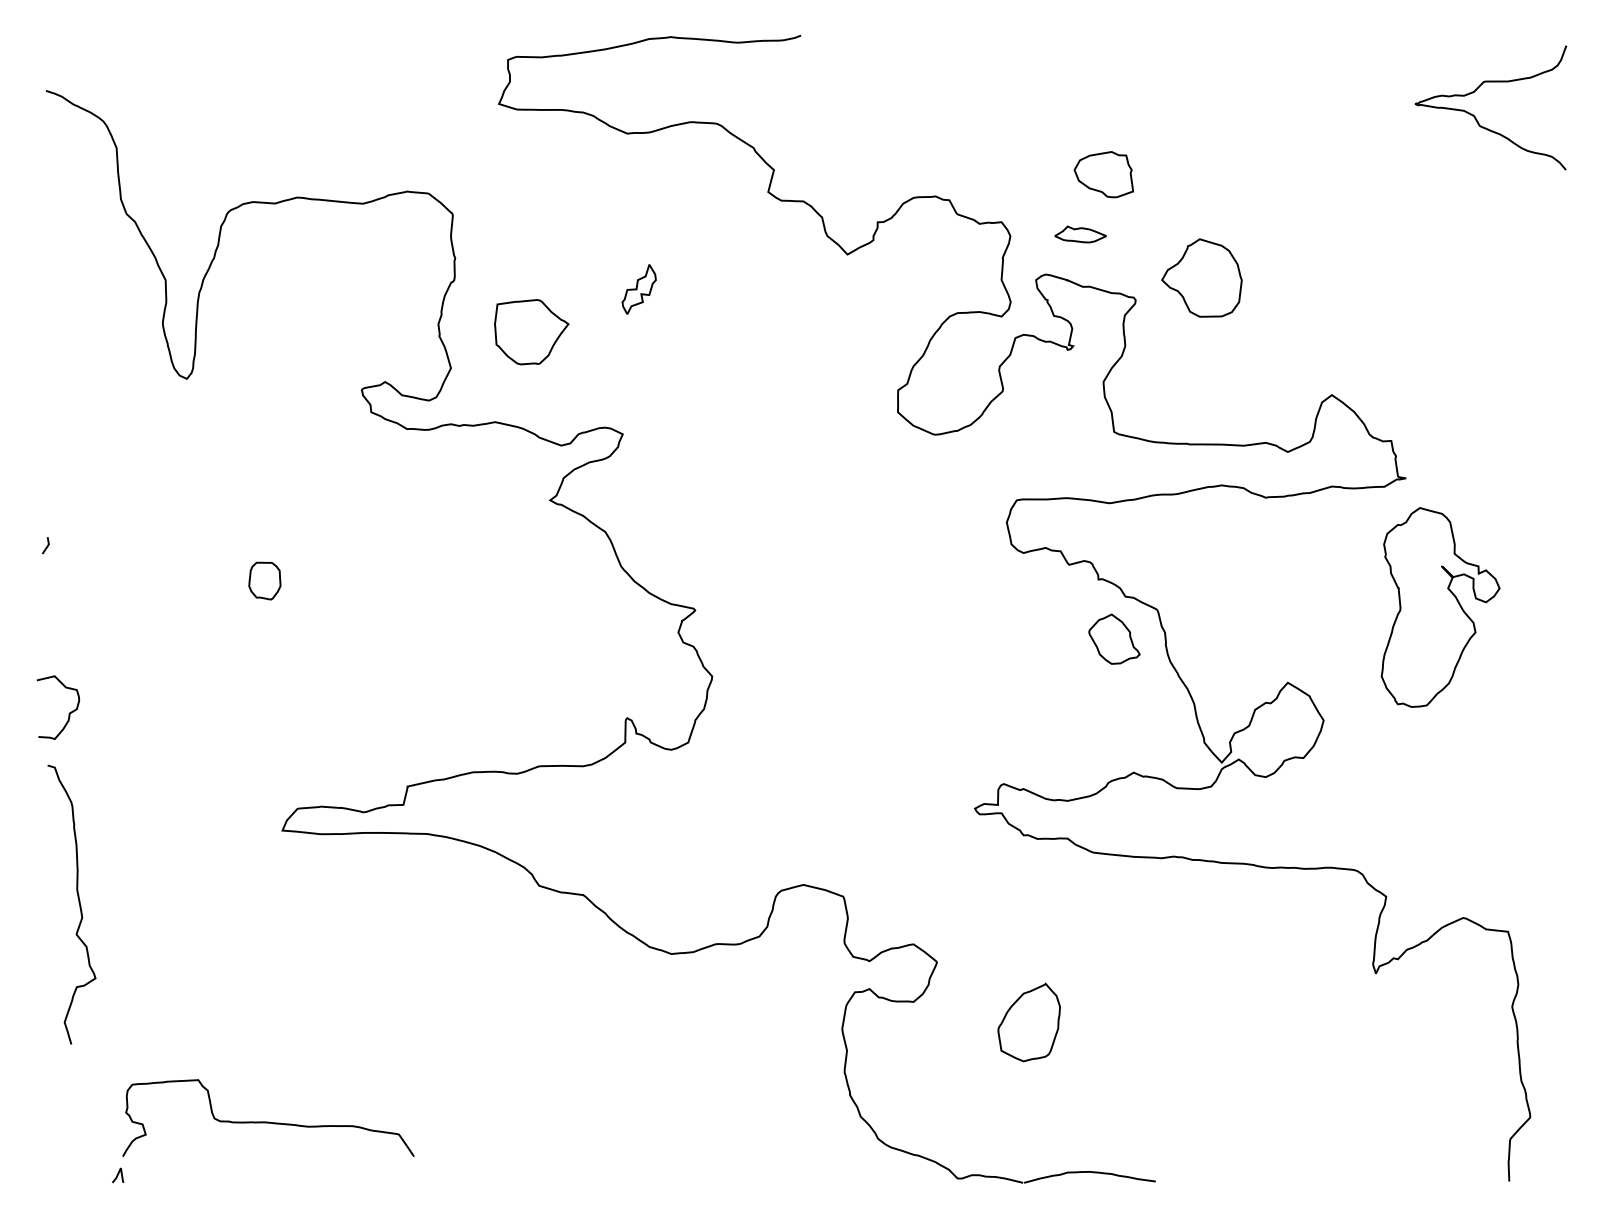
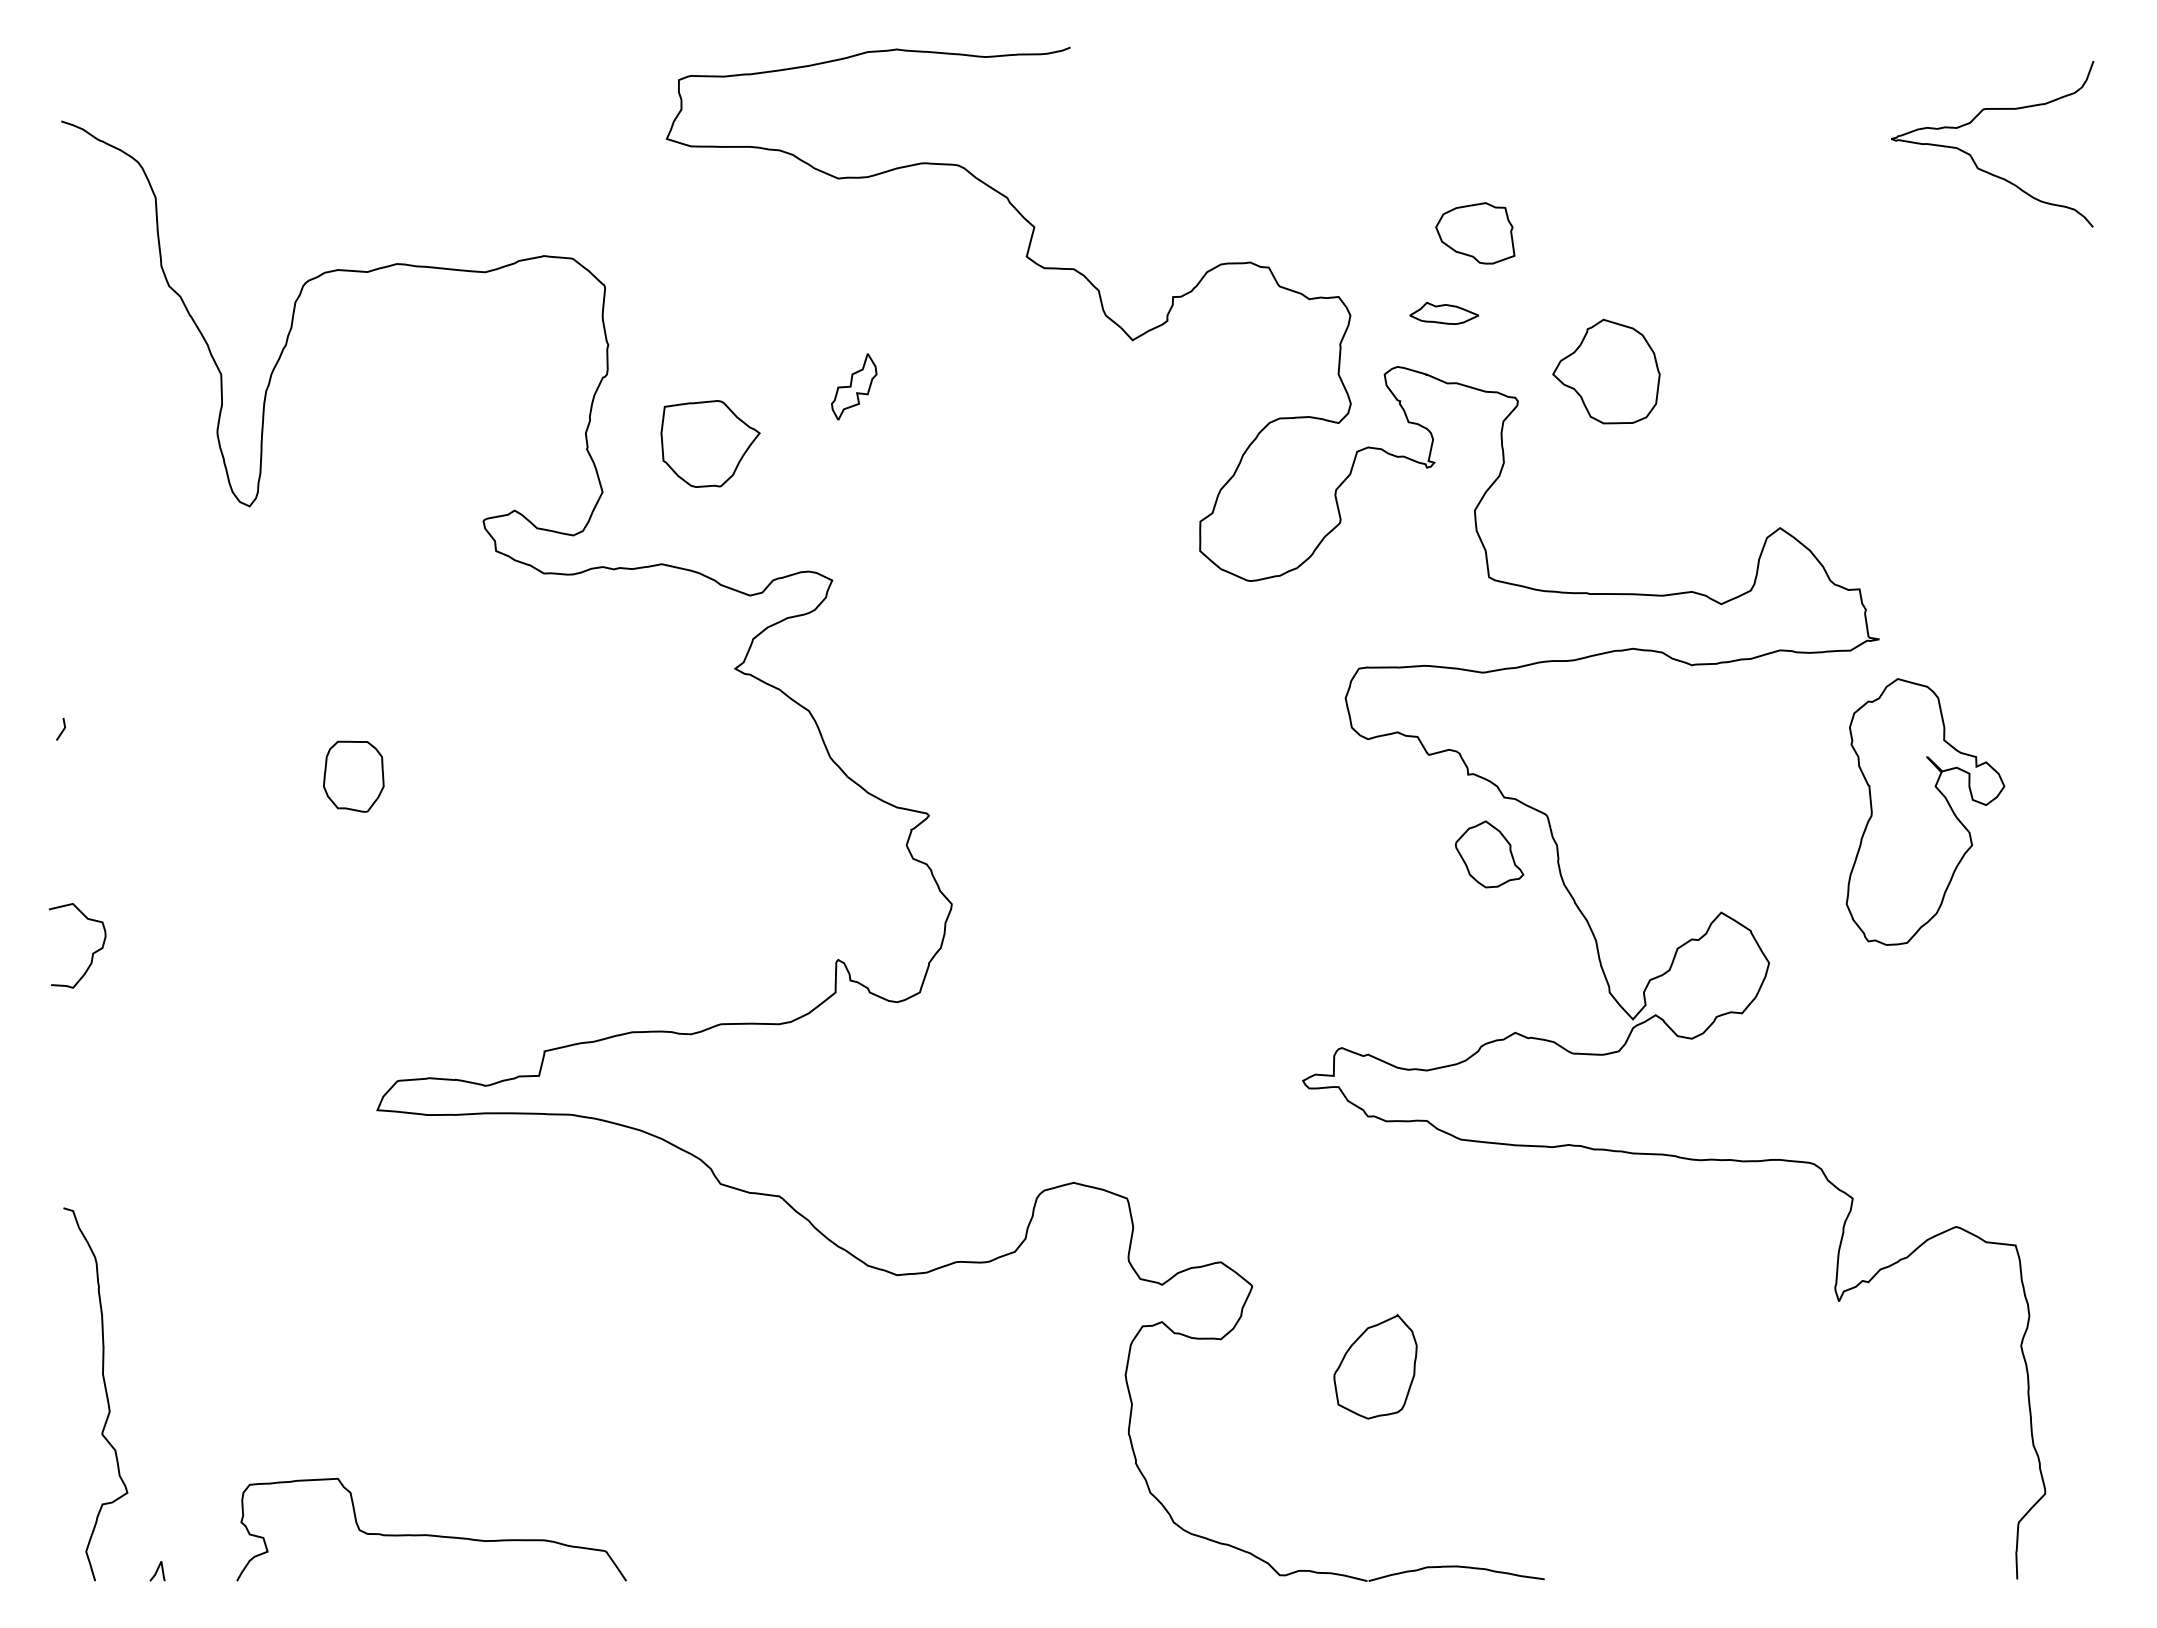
part: (264, 580) -> (353, 776), size x1.43
curve: (79, 904) -> (105, 1394), moved
curve: (268, 1121) -> (431, 1534), moved

